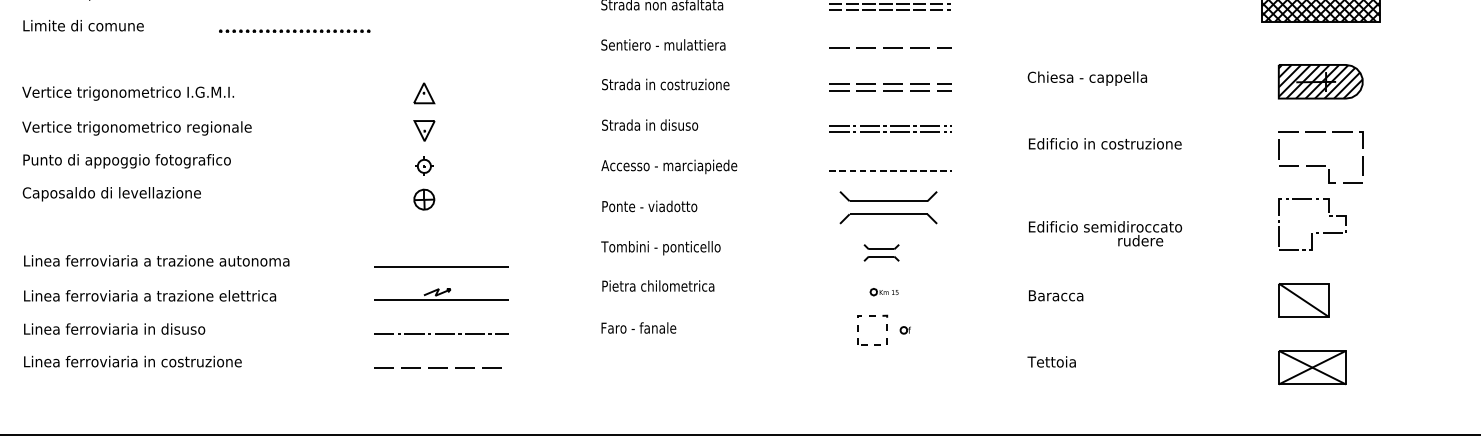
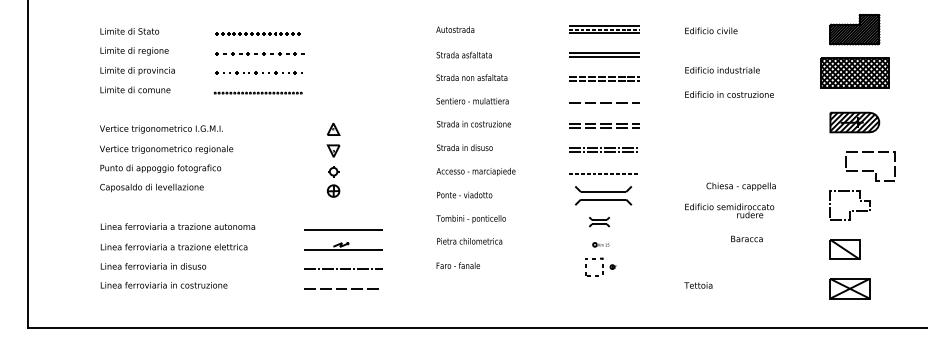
text: (1086, 78) -> (740, 186), moved
text: (1105, 143) -> (729, 94), moved
part: (1320, 157) -> (870, 166), moved
text: (1055, 294) -> (746, 238), moved

